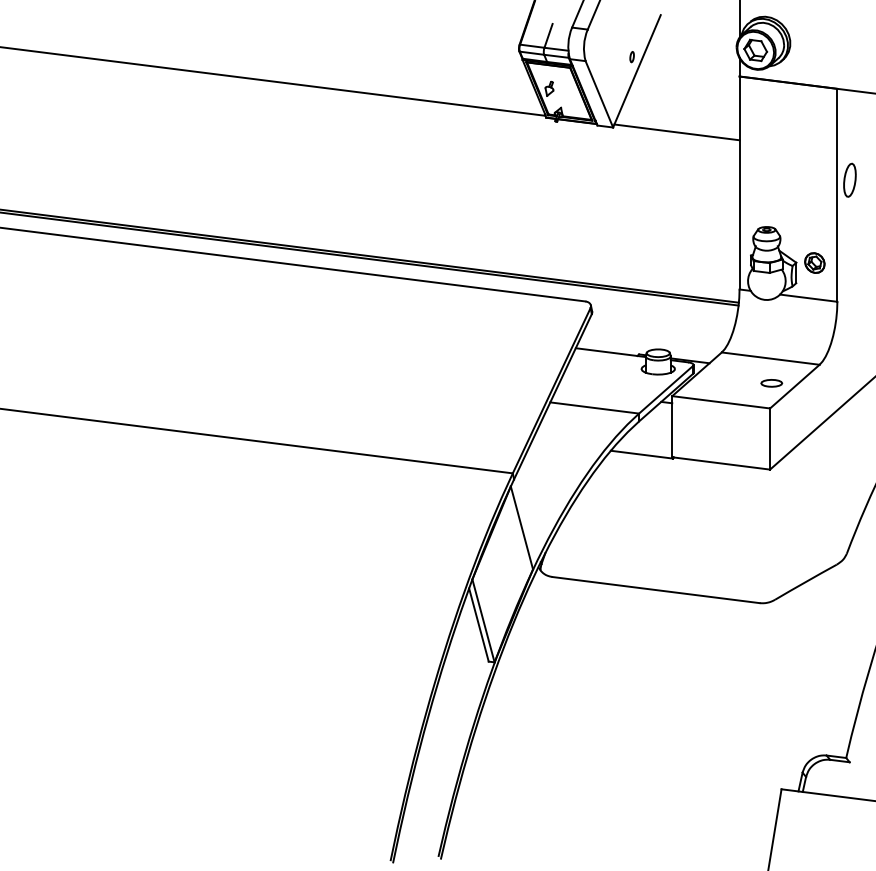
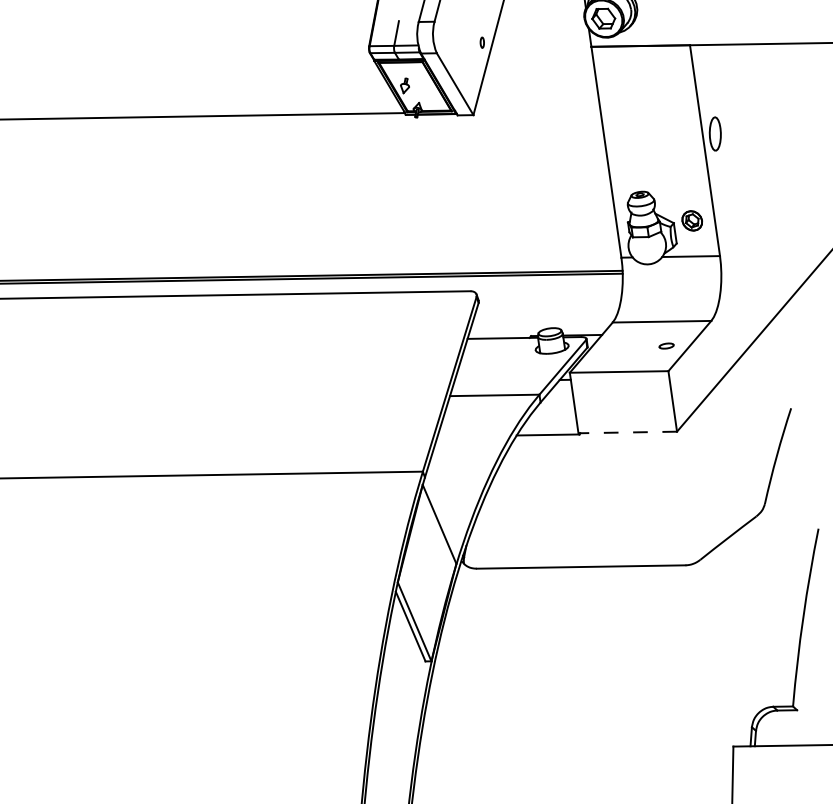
line: (676, 132) -> (536, 111), removed
part: (771, 383) -> (666, 346), size x0.7
line: (720, 463) -> (627, 432), solid -> dashed

